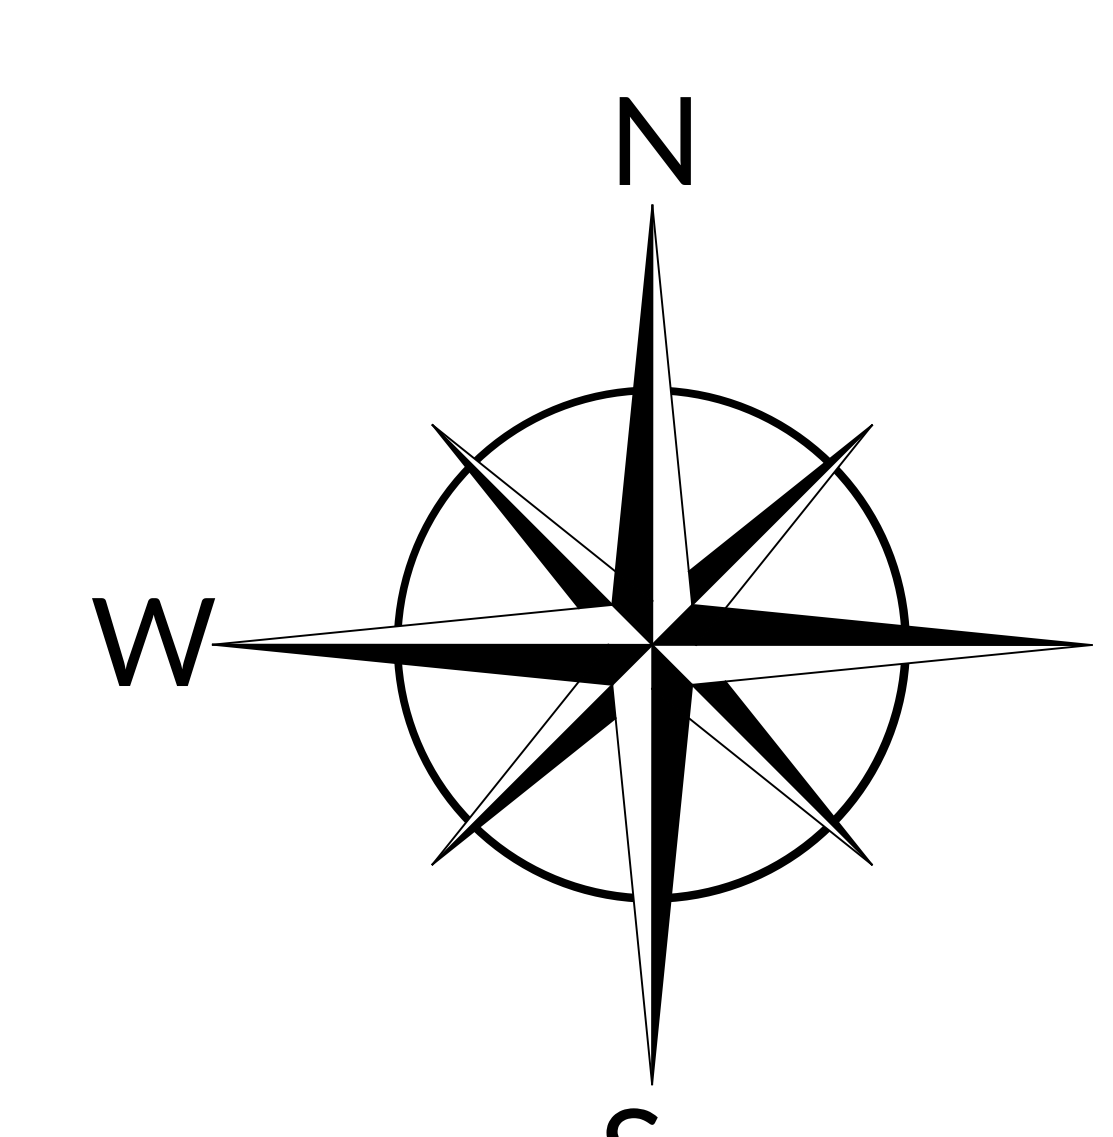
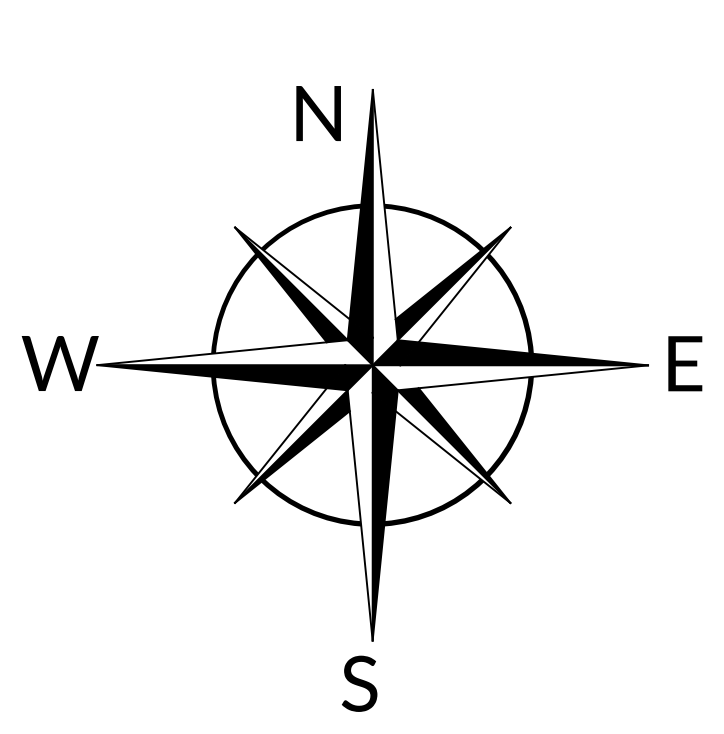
text: (655, 140) -> (318, 113), moved

